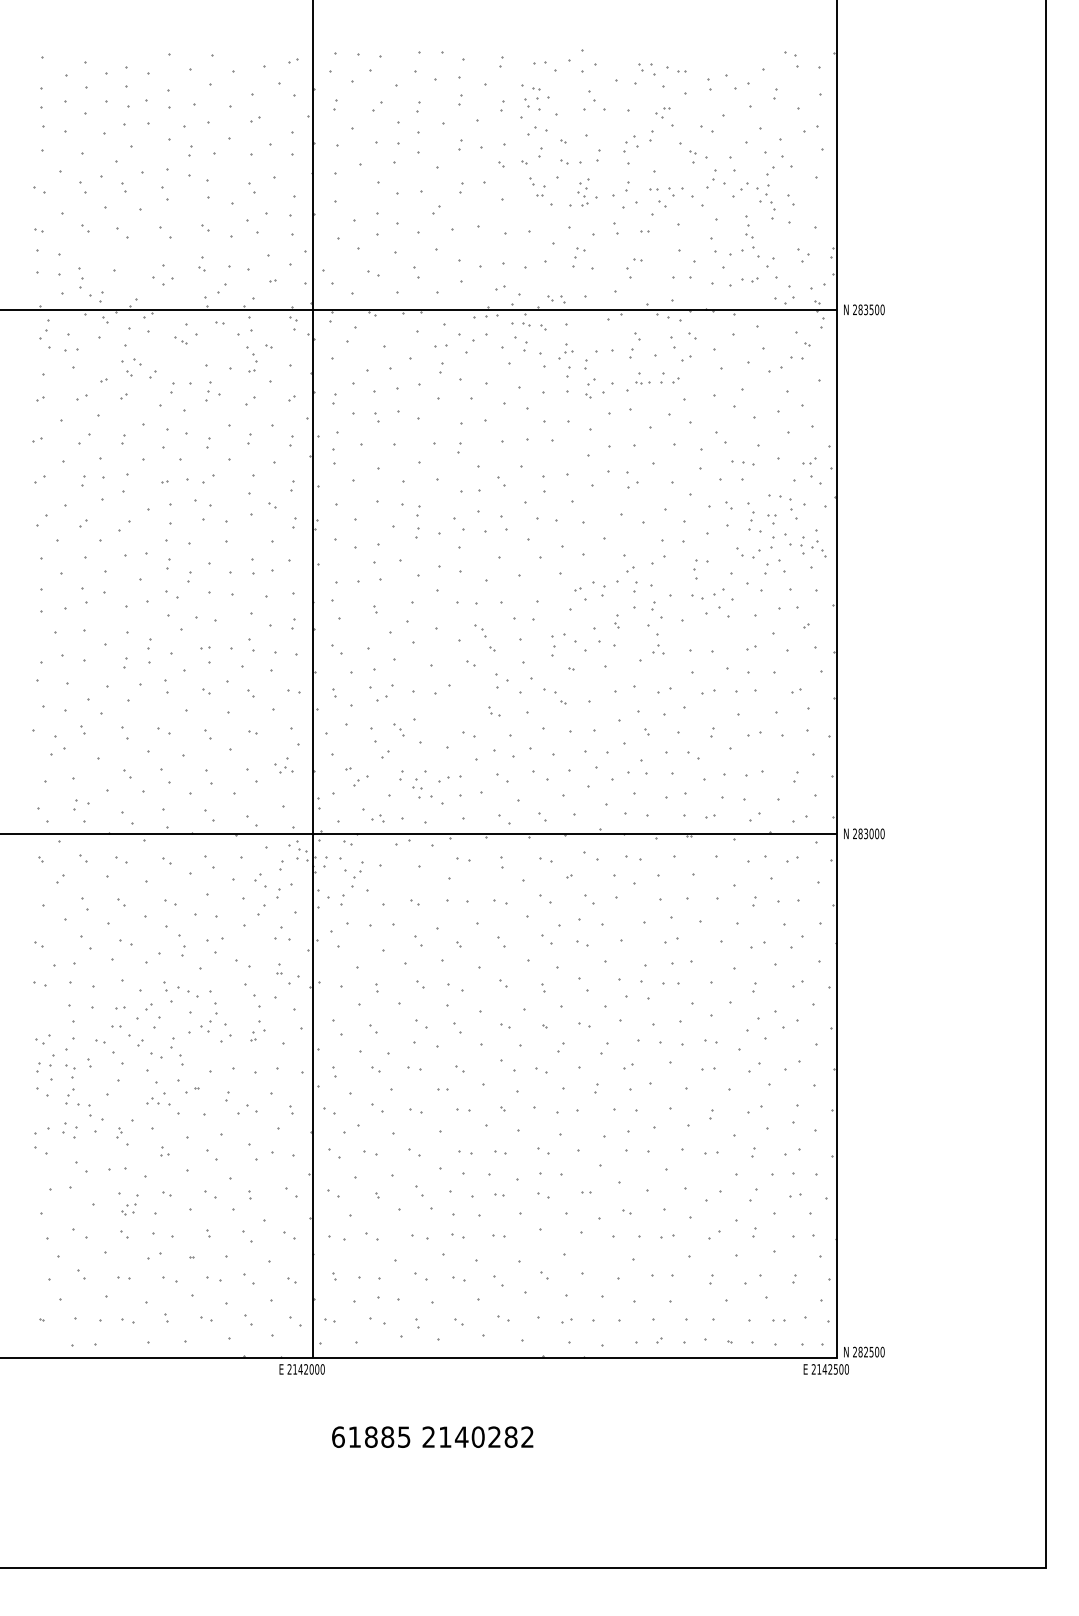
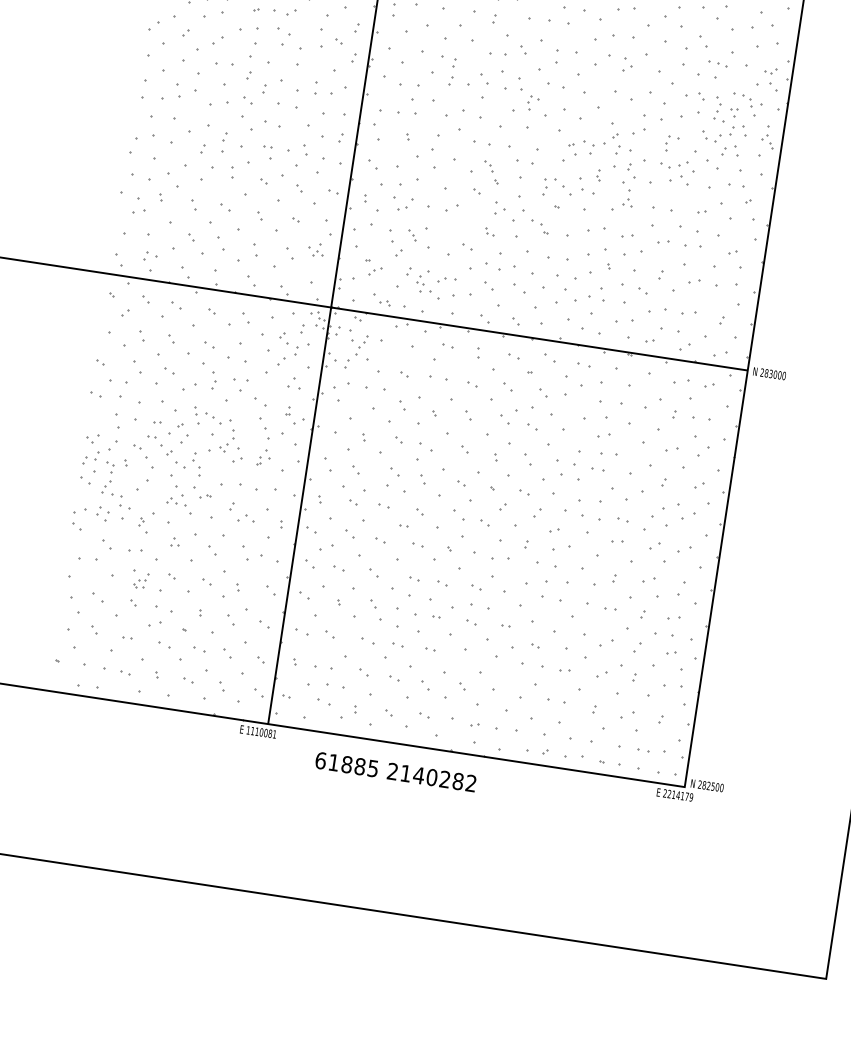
part: (802, 545) -> (529, 102), moved
text: (305, 1369) -> (261, 732), 2142000 -> 1110081
text: (832, 1369) -> (679, 795), 2142500 -> 2214179
text: (432, 1436) -> (395, 771), moved

